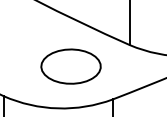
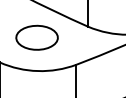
part: (70, 66) -> (36, 37), moved

